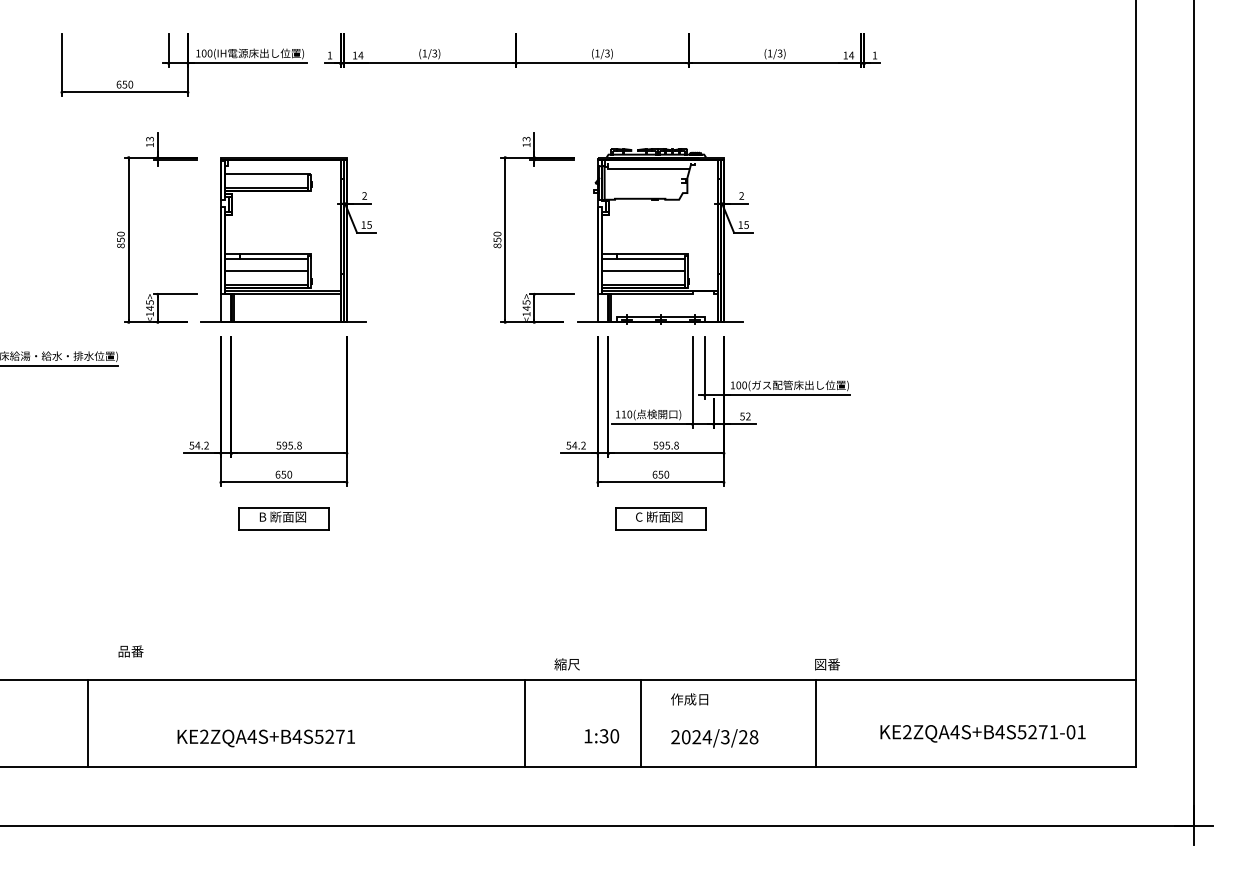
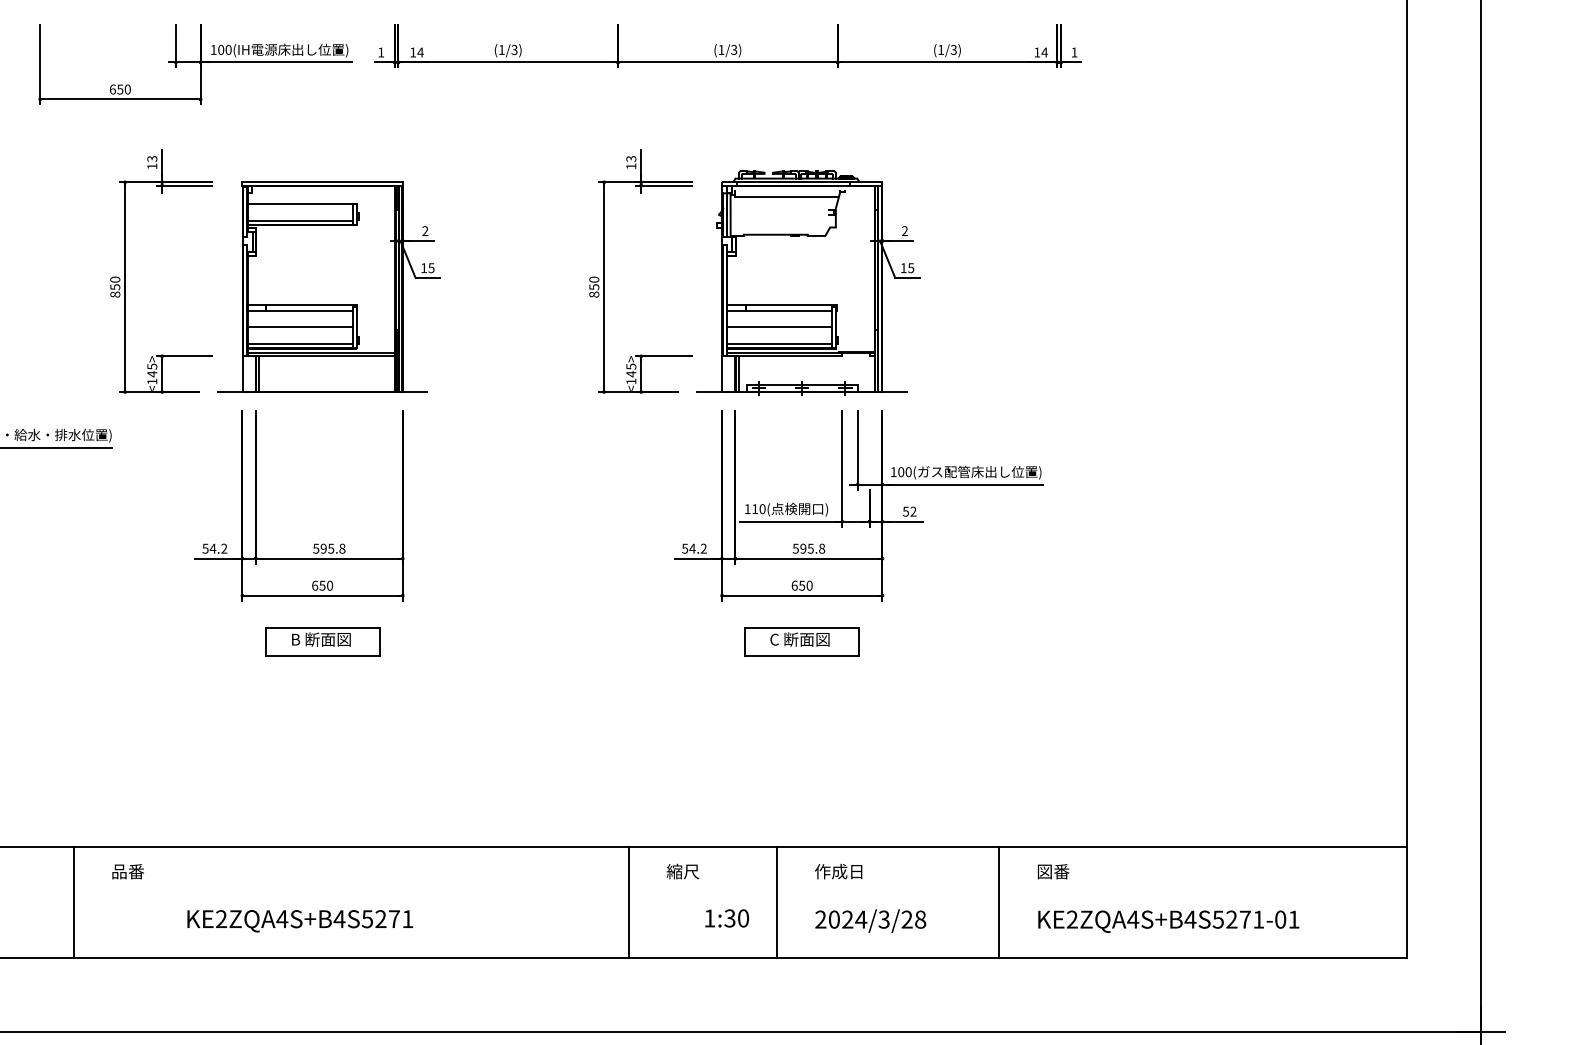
text: (130, 651) -> (127, 871), moved
text: (566, 664) -> (682, 871), moved
text: (827, 664) -> (1053, 871), moved
text: (982, 733) -> (1168, 921), moved

